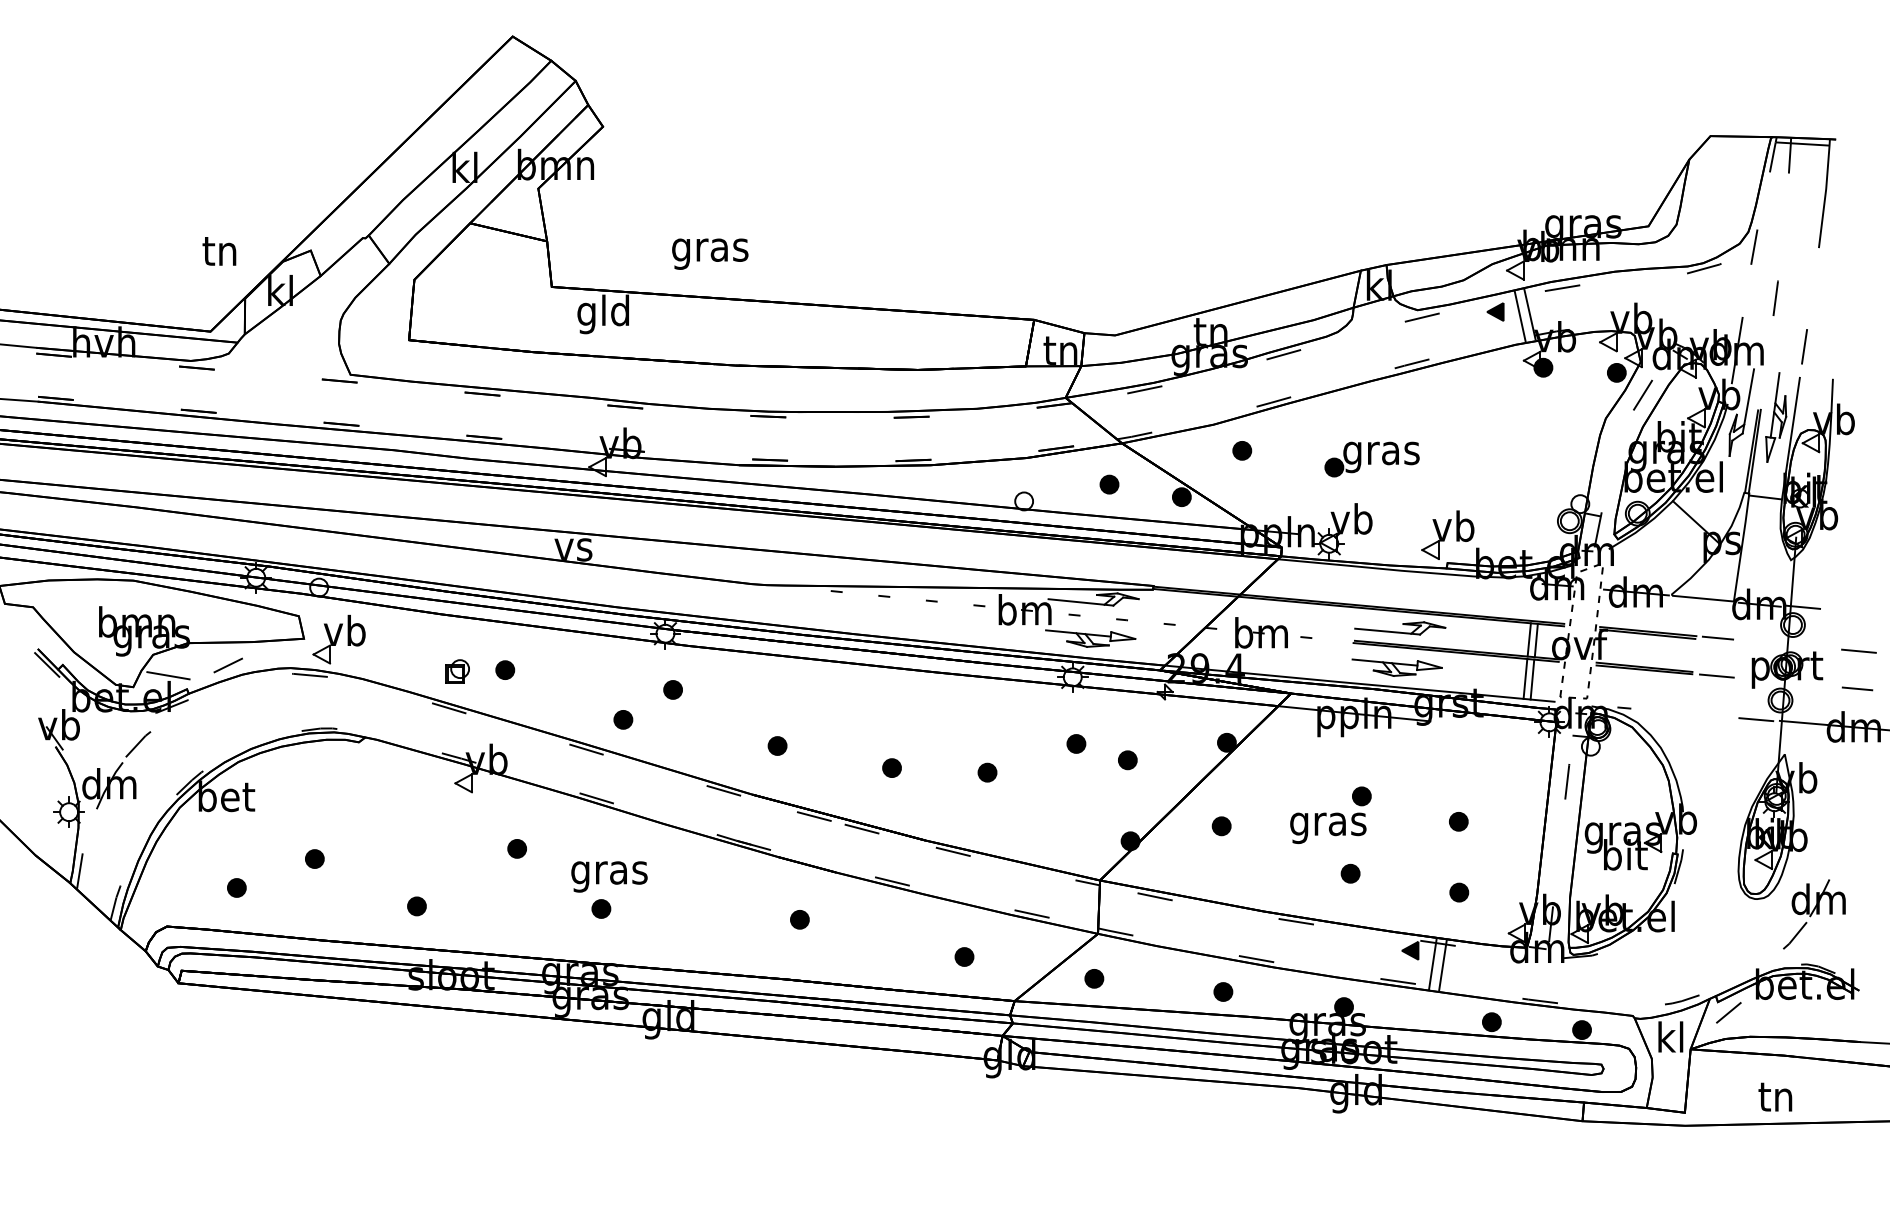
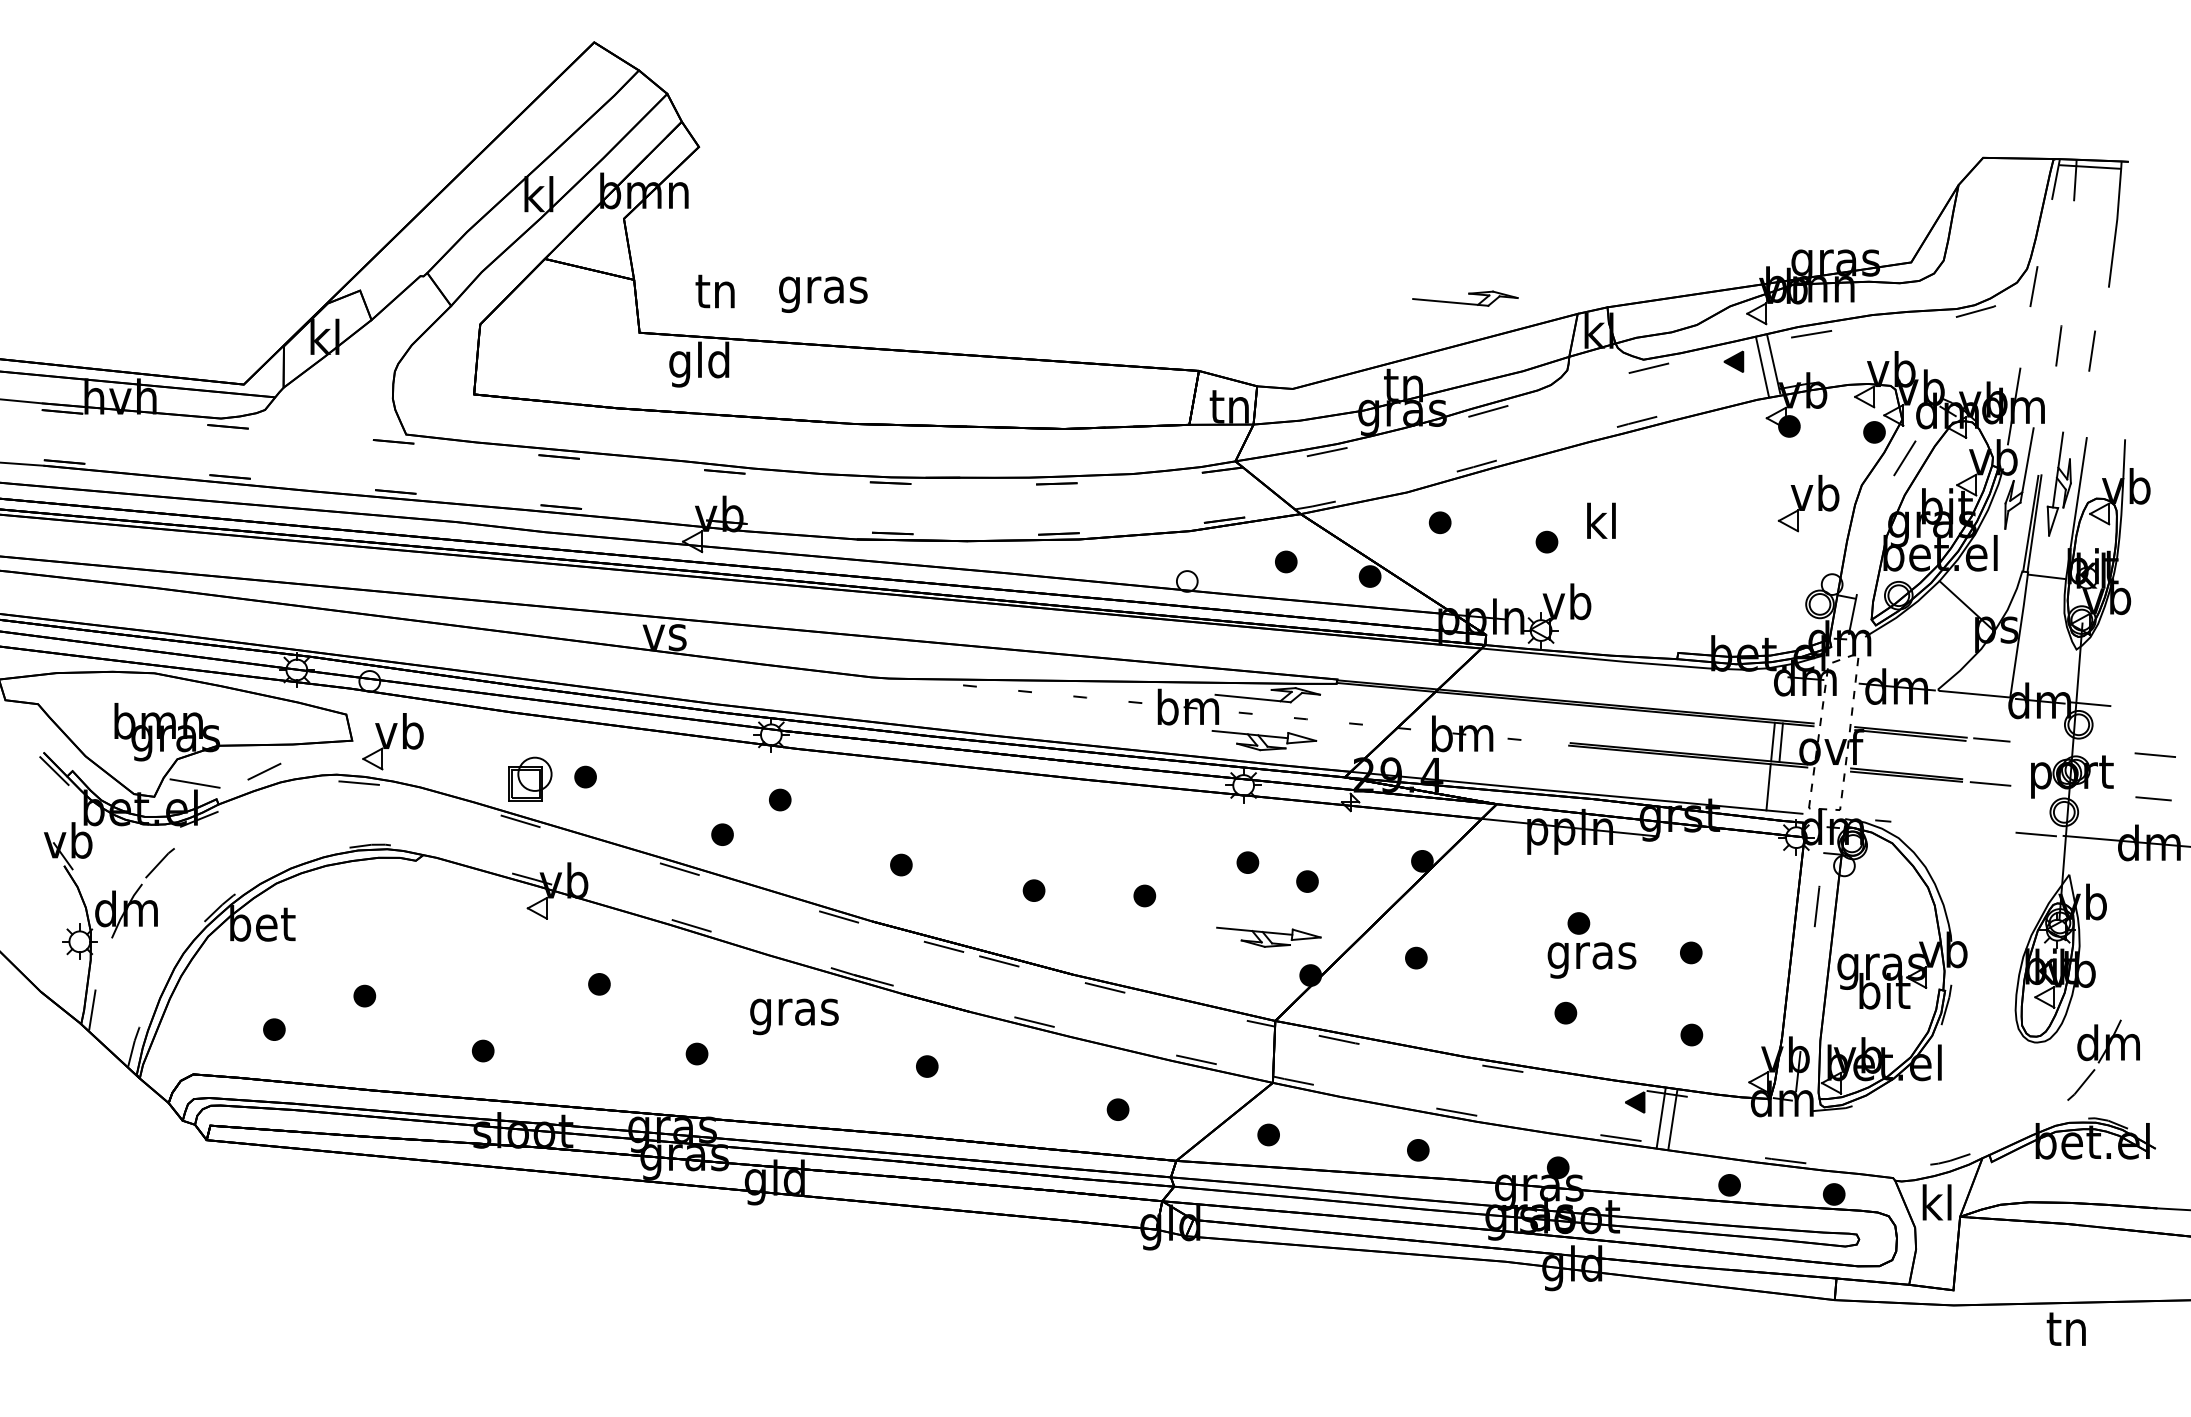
text: (218, 251) -> (714, 291), moved
line: (1803, 346) -> (2091, 350), moved
text: (1381, 453) -> (1601, 525), gras -> kl
part: (1447, 535) -> (1808, 503), moved
part: (1400, 628) -> (1465, 298), moved
part: (1396, 667) -> (1268, 936), moved
part: (457, 671) -> (530, 778), size x1.6
line: (1532, 679) -> (1776, 787), removed
text: (1327, 828) -> (1591, 960), moved
text: (609, 876) -> (794, 1016), moved
line: (1728, 1012) -> (2004, 1174), removed
text: (1774, 1096) -> (2065, 1328), moved

